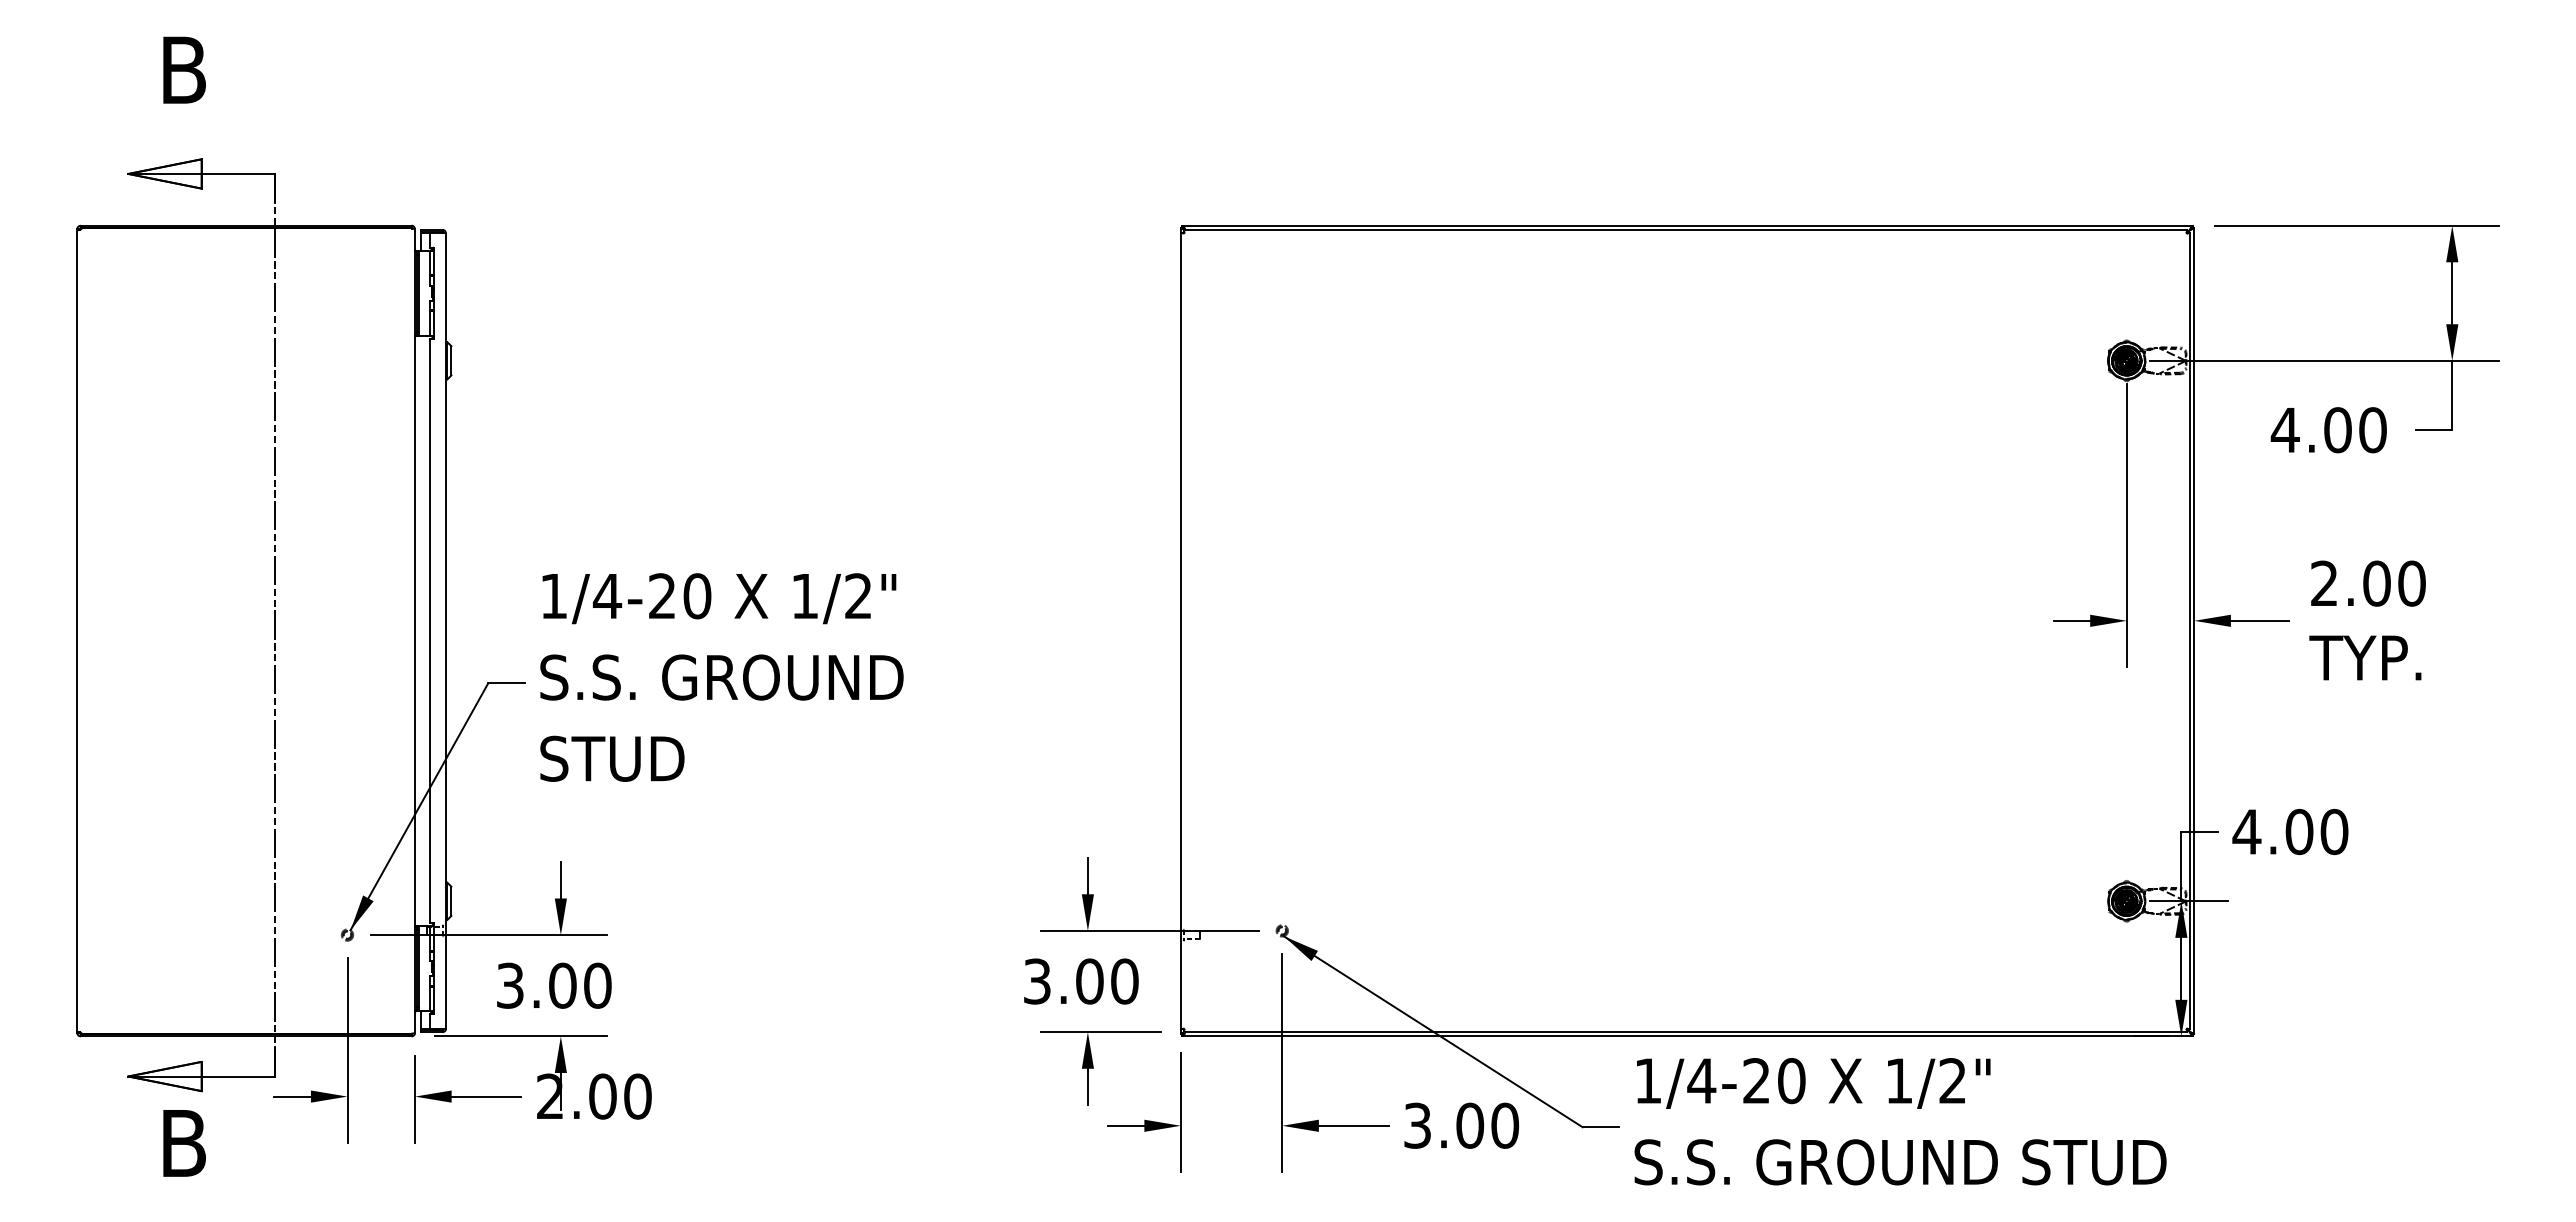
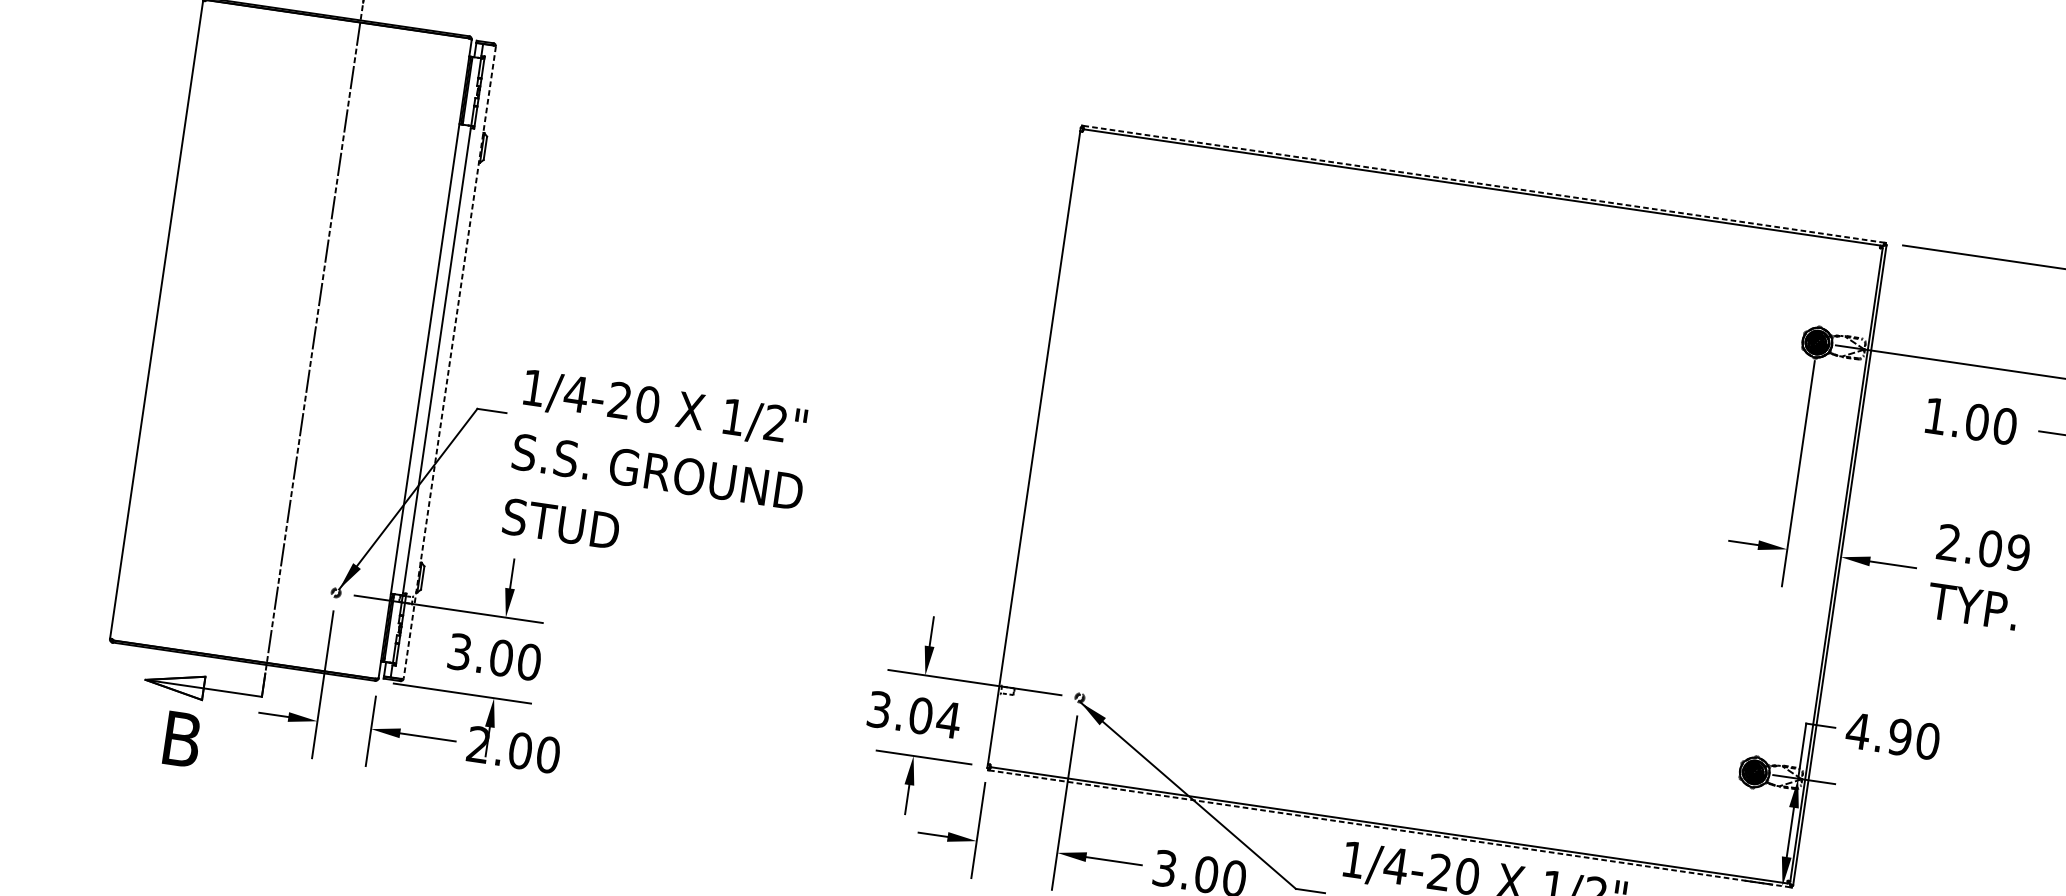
line: (1687, 225) -> (1483, 184), solid -> dashed
text: (2284, 430) -> (1934, 416), 4.00 -> 1.00
text: (2411, 583) -> (2018, 552), 2.00 -> 2.09
line: (446, 631) -> (450, 362), solid -> dashed
text: (721, 677) -> (657, 471), moved
text: (2299, 832) -> (1900, 737), 4.00 -> 4.90
text: (1124, 981) -> (948, 719), 3.00 -> 3.04
line: (1687, 1036) -> (1389, 828), solid -> dashed

